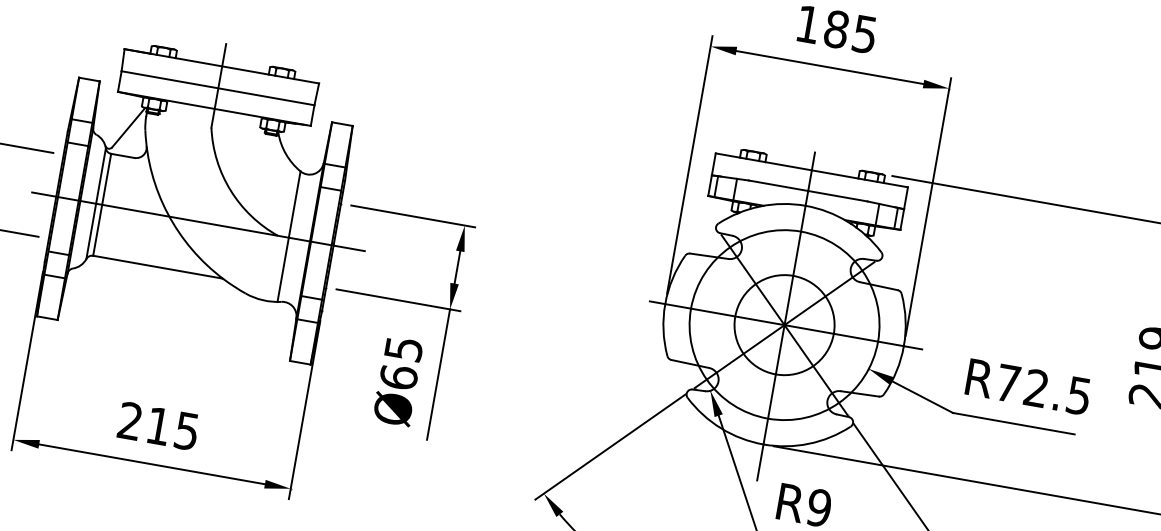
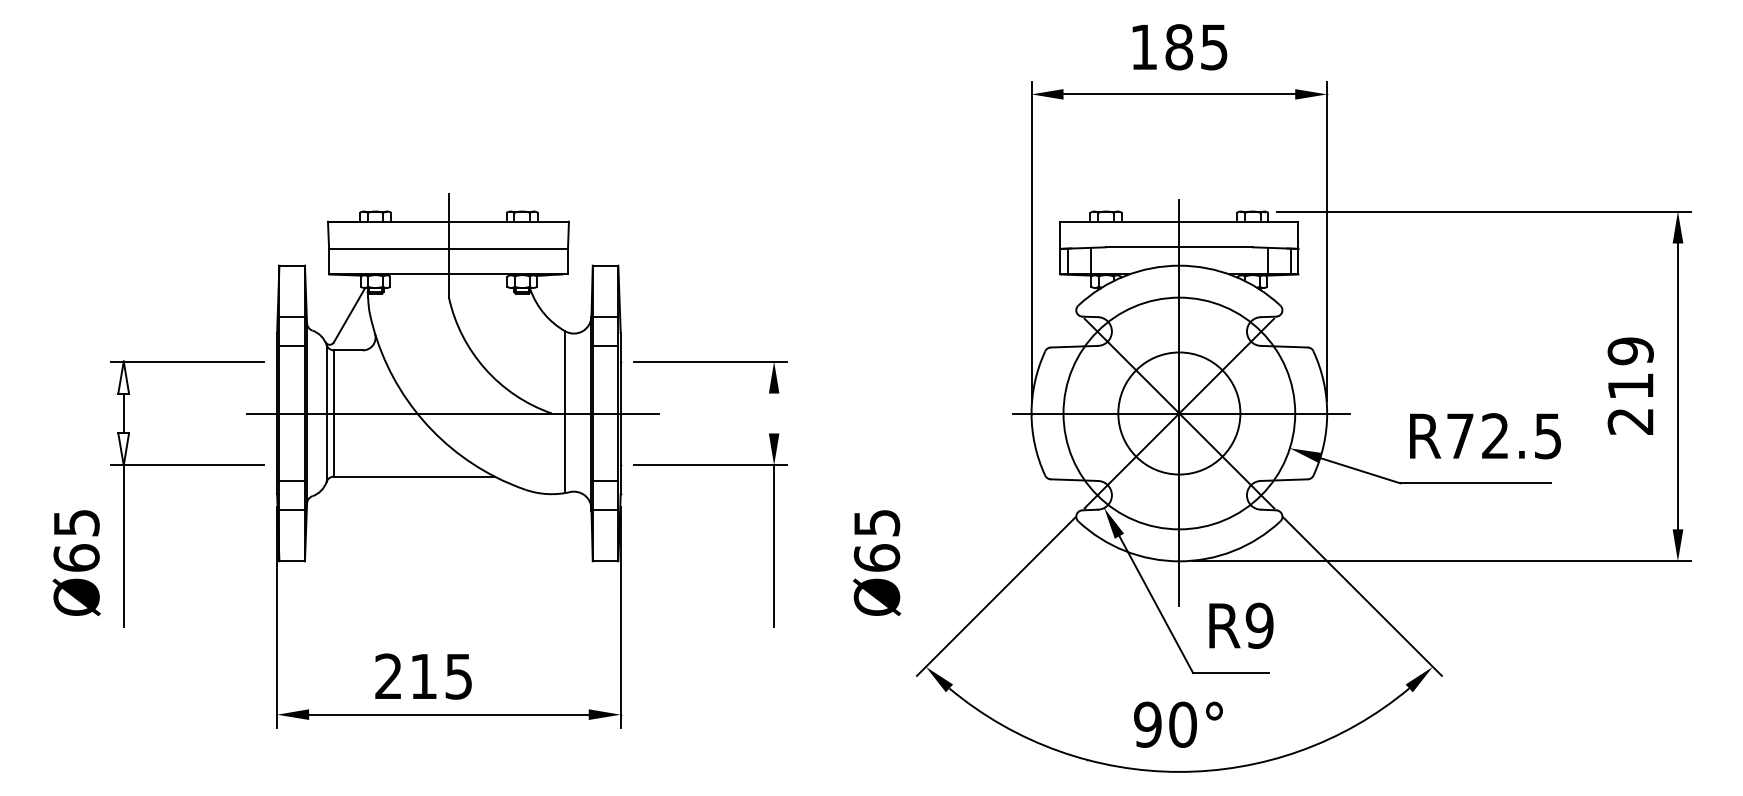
line: (457, 267) -> (774, 413), removed
text: (398, 381) -> (877, 563), moved
text: (158, 426) -> (423, 676), moved

